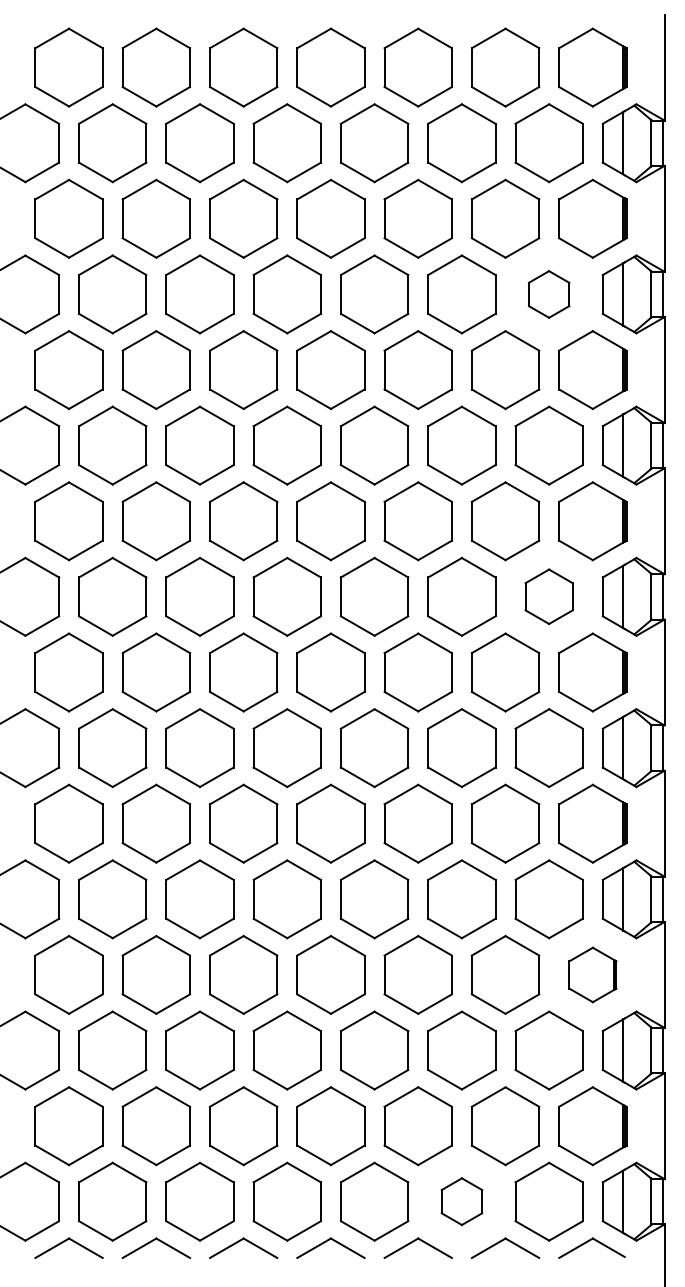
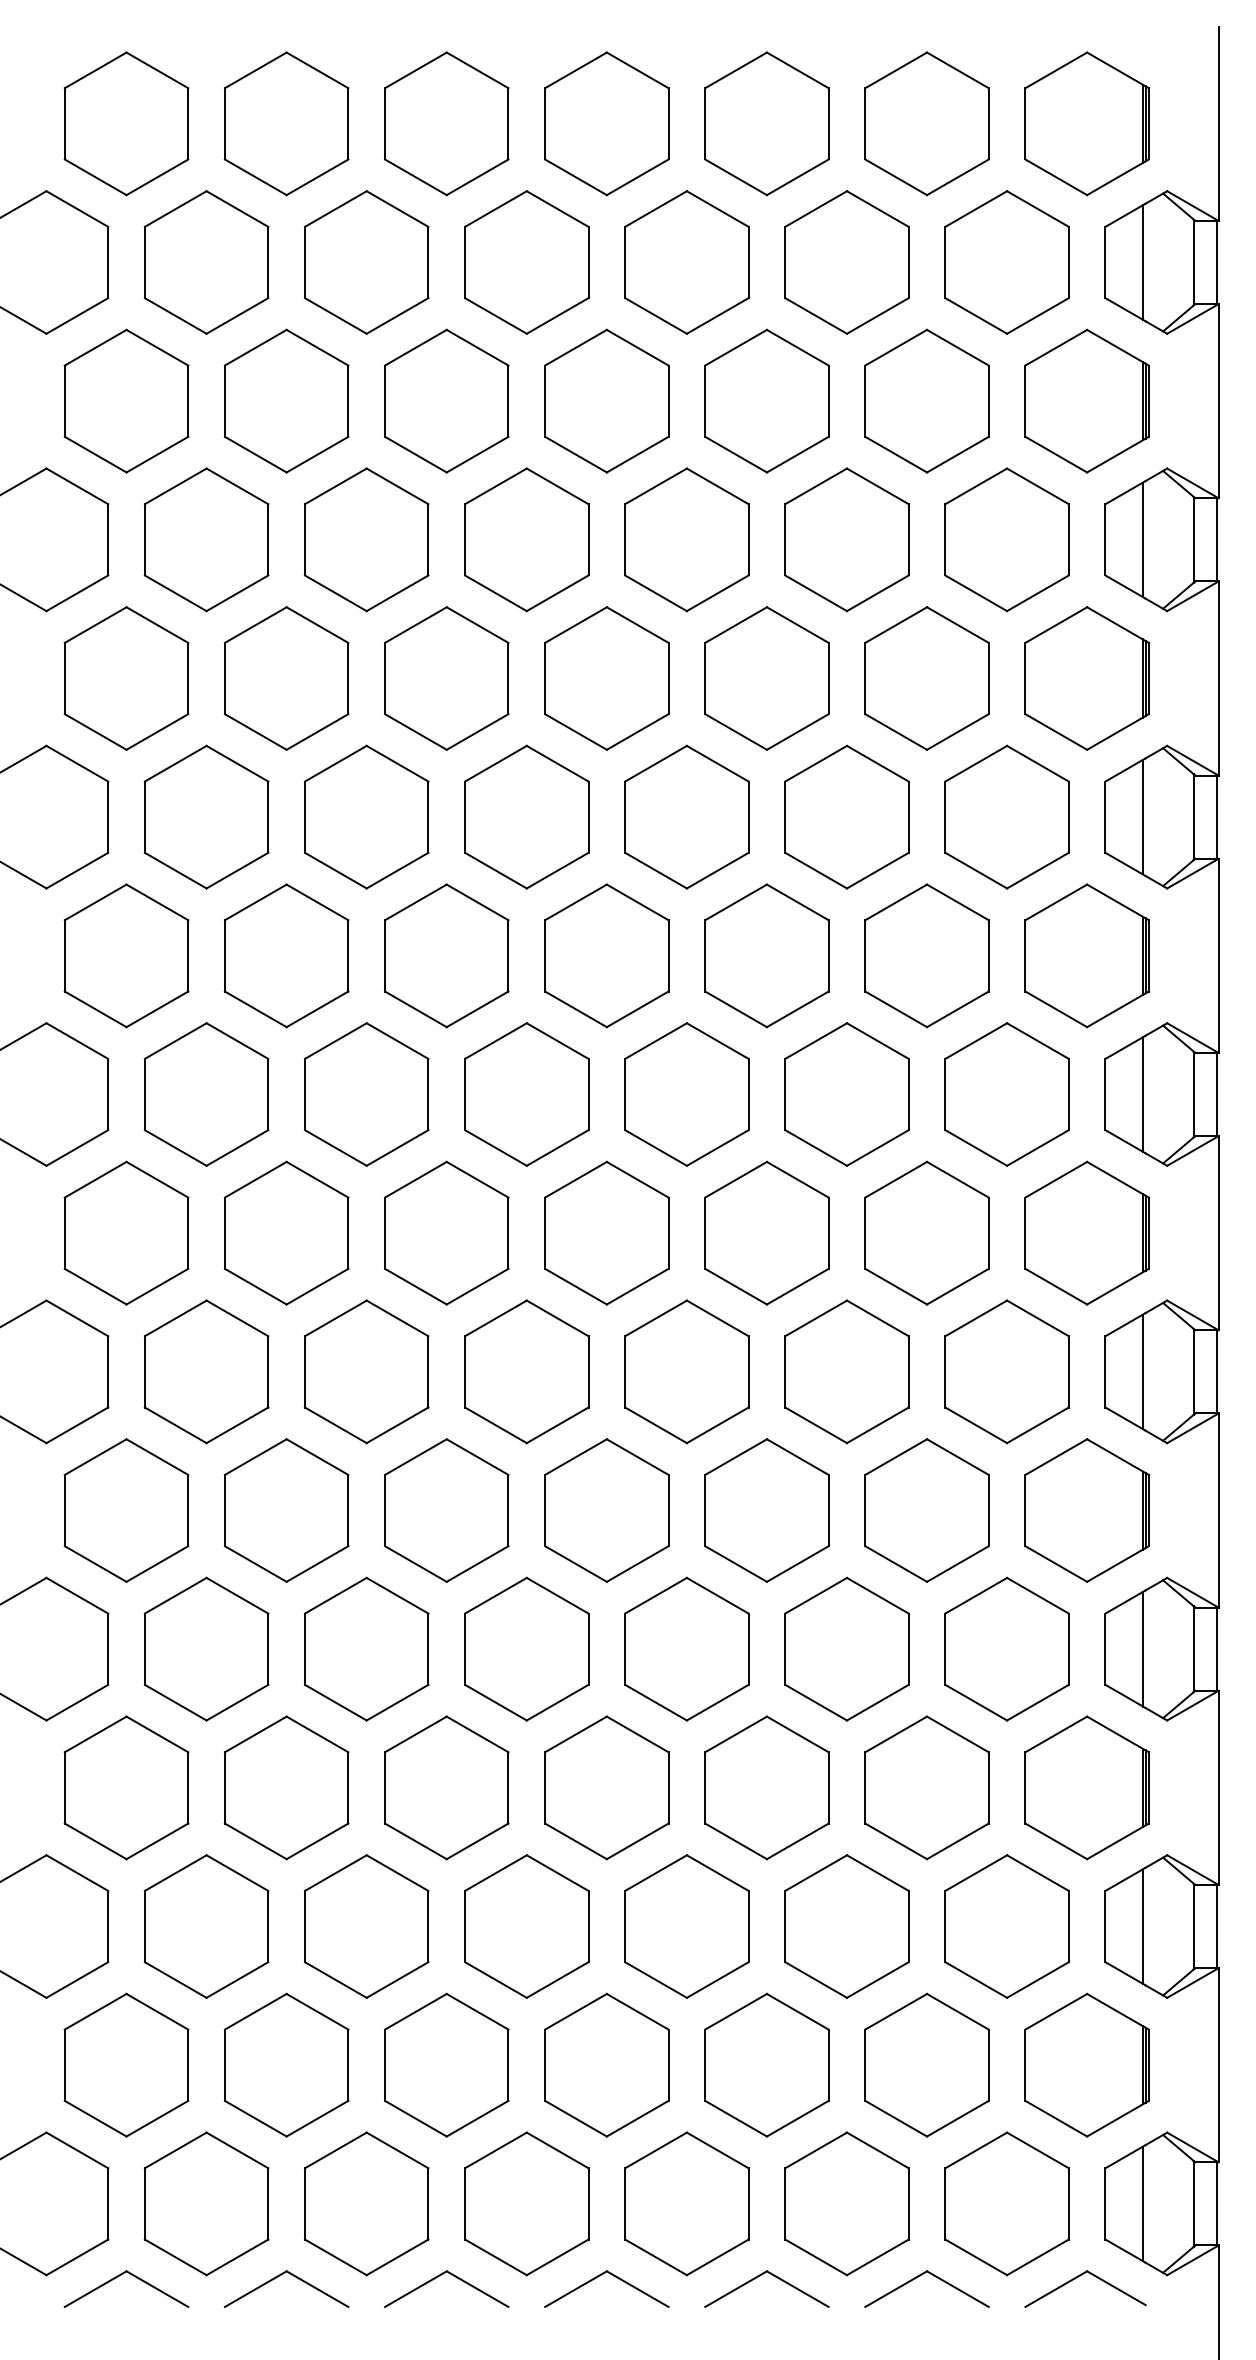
part: (548, 294) -> (1005, 539), size x1.67
part: (548, 596) -> (1005, 1093), size x1.43
part: (592, 974) -> (1086, 1787), size x1.43
part: (461, 1201) -> (846, 2203), size x1.67

